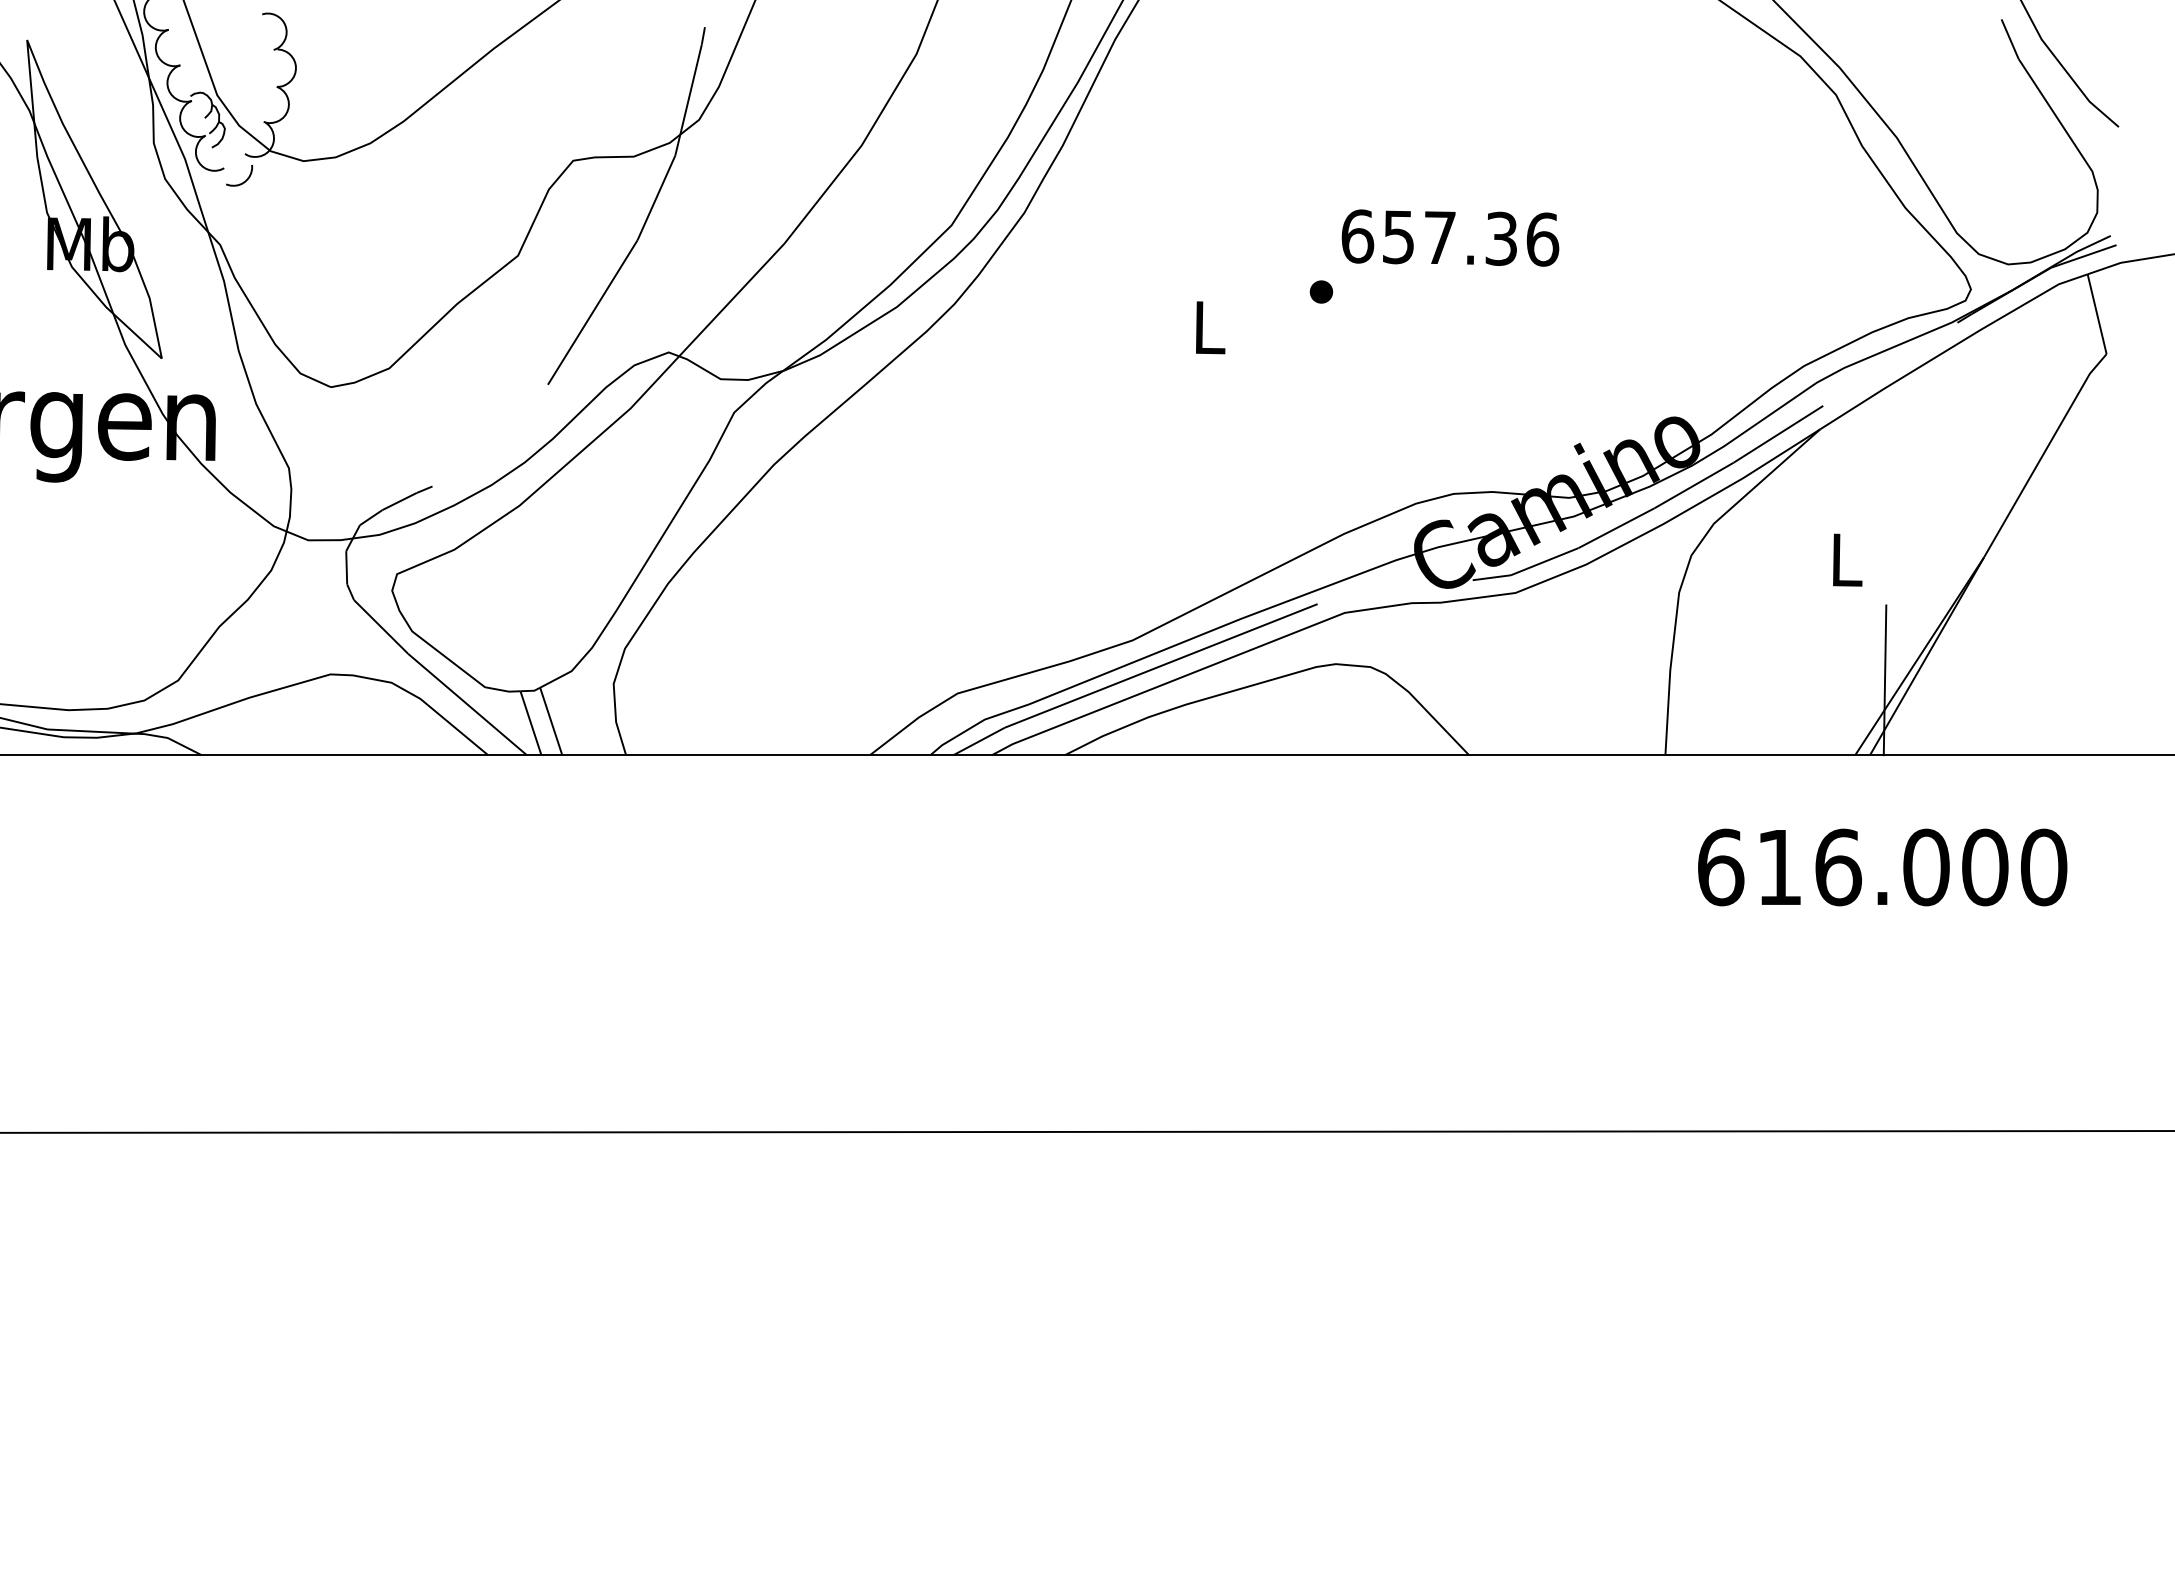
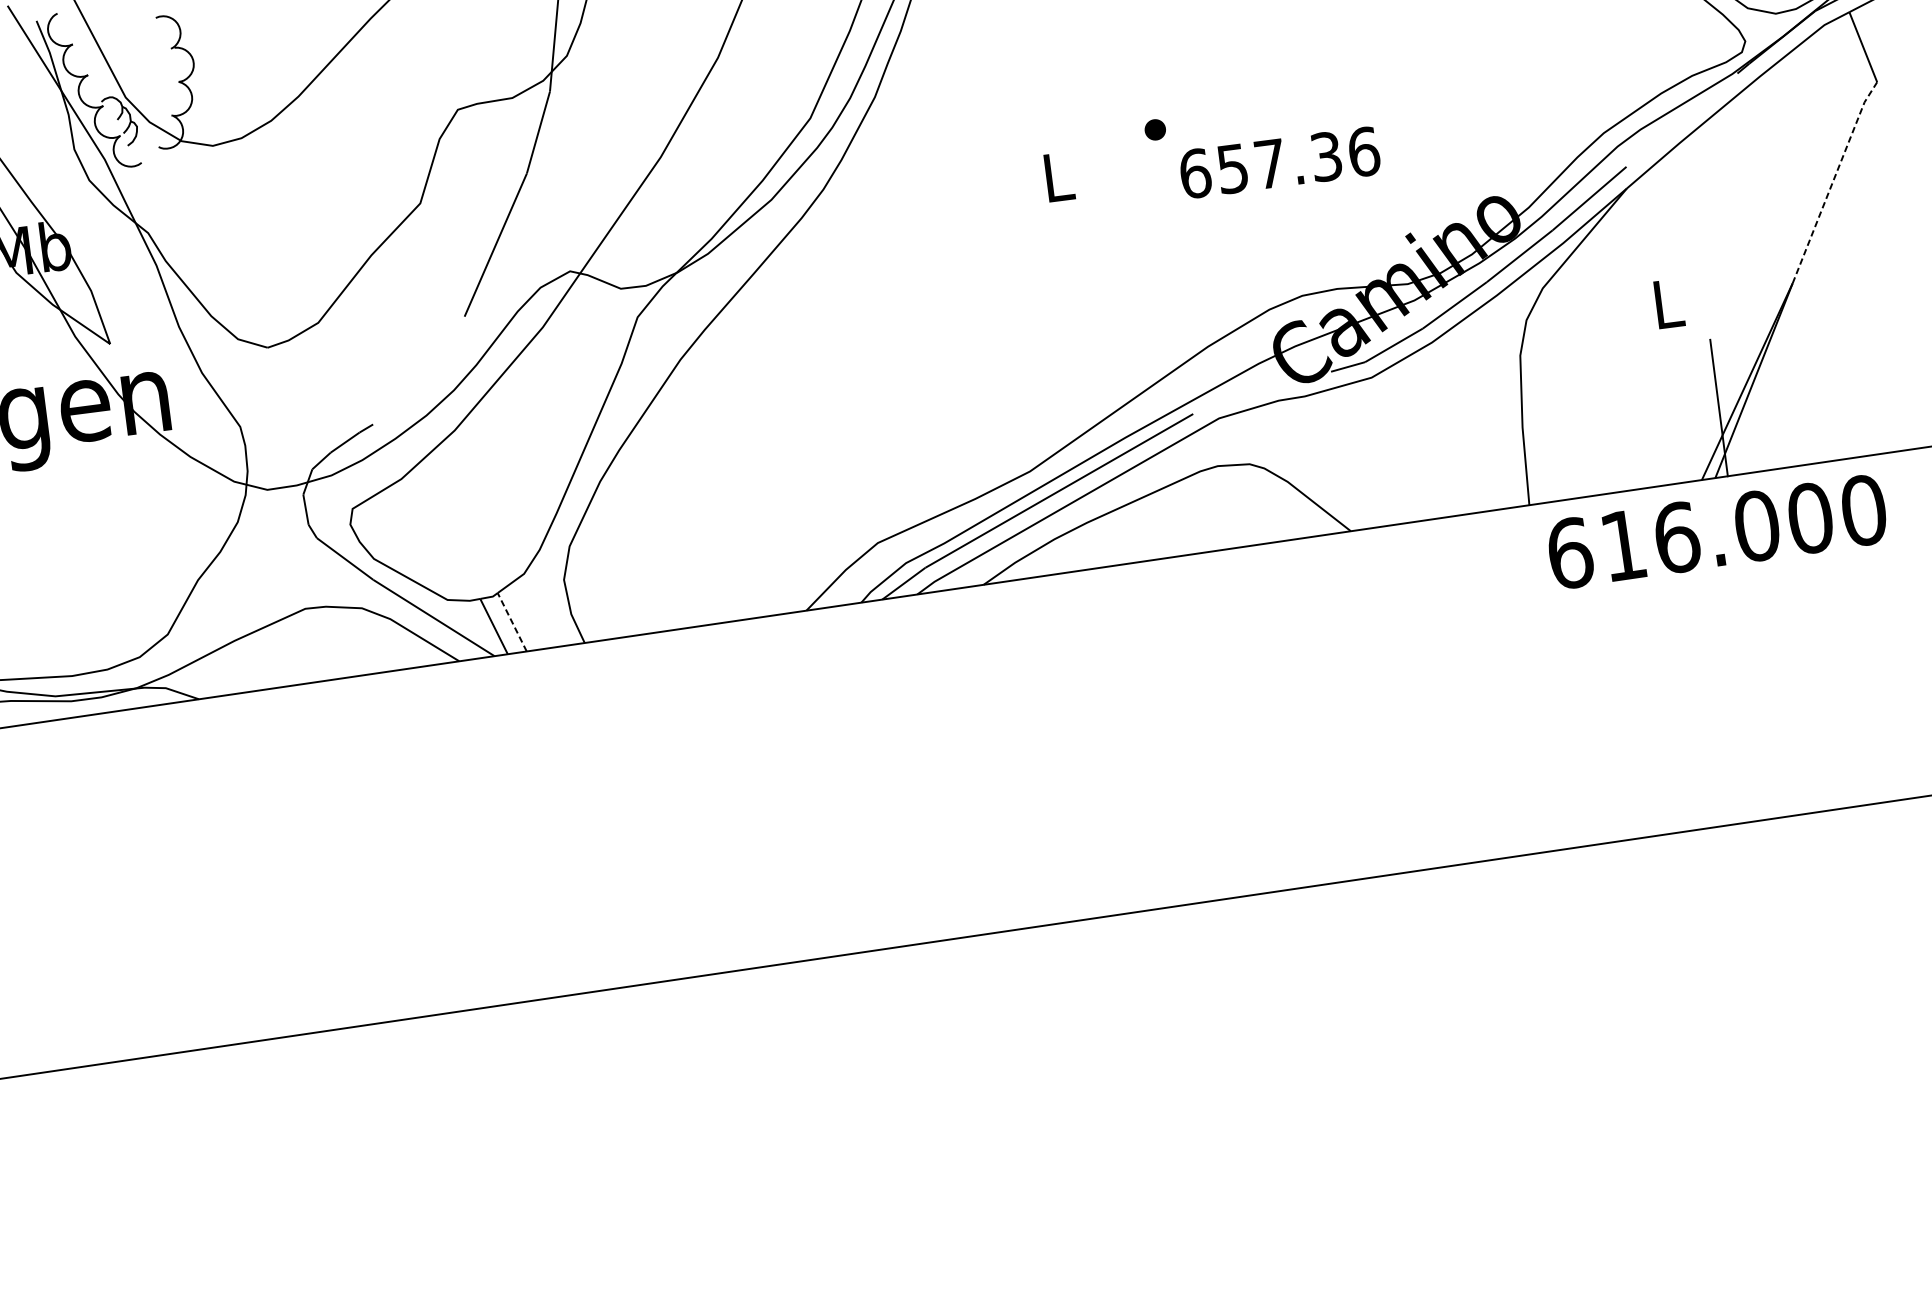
curve: (243, 181) -> (160, 172), removed
text: (1450, 237) -> (1279, 162), moved
line: (2043, 453) -> (1833, 180), solid -> dashed
line: (551, 720) -> (512, 621), solid -> dashed
text: (1882, 867) -> (1717, 531), moved

